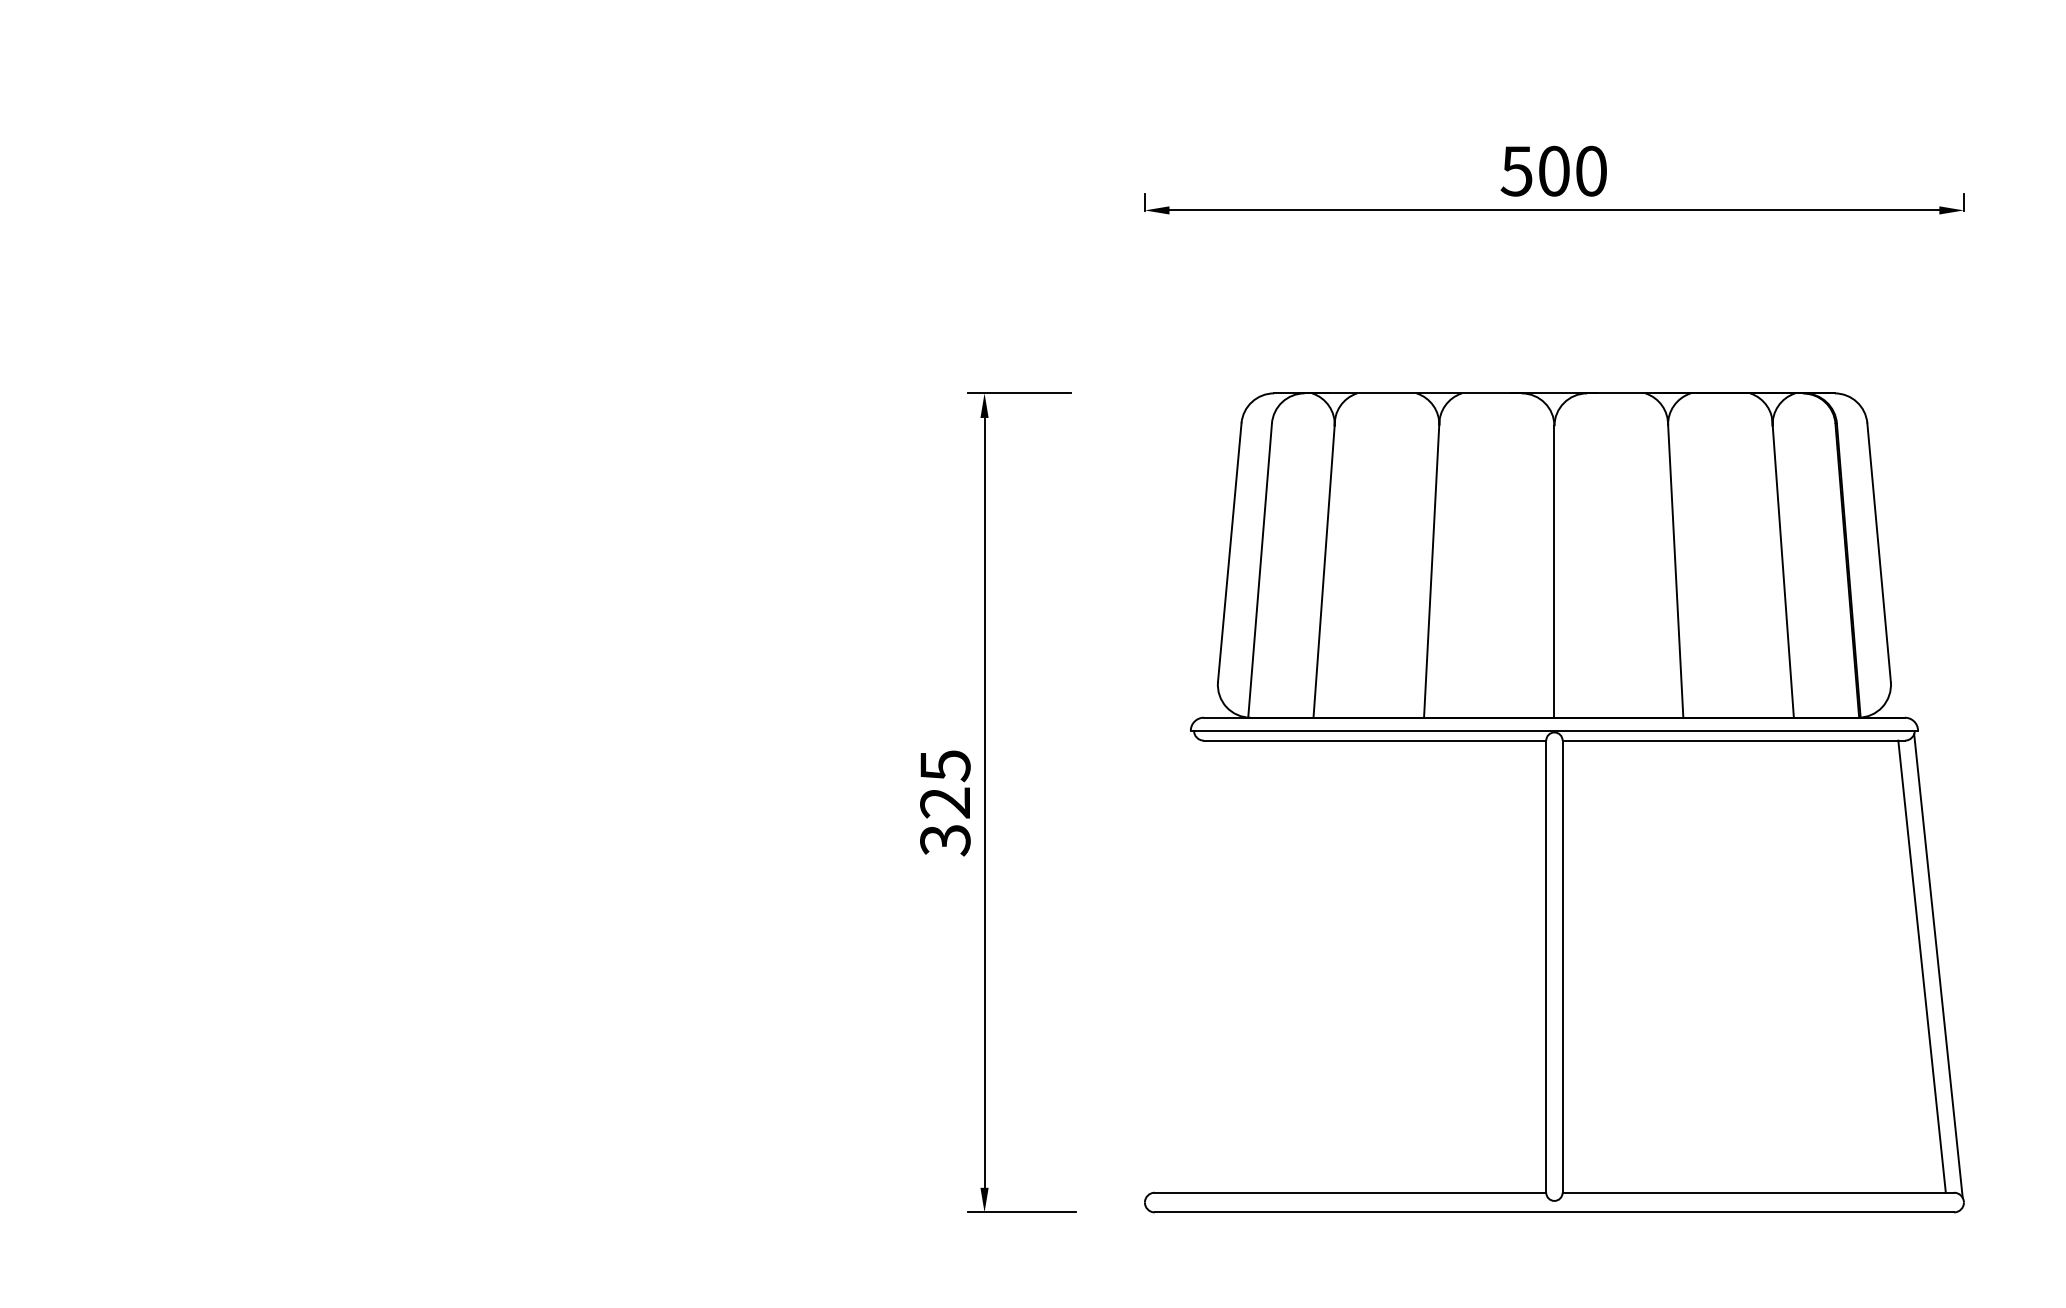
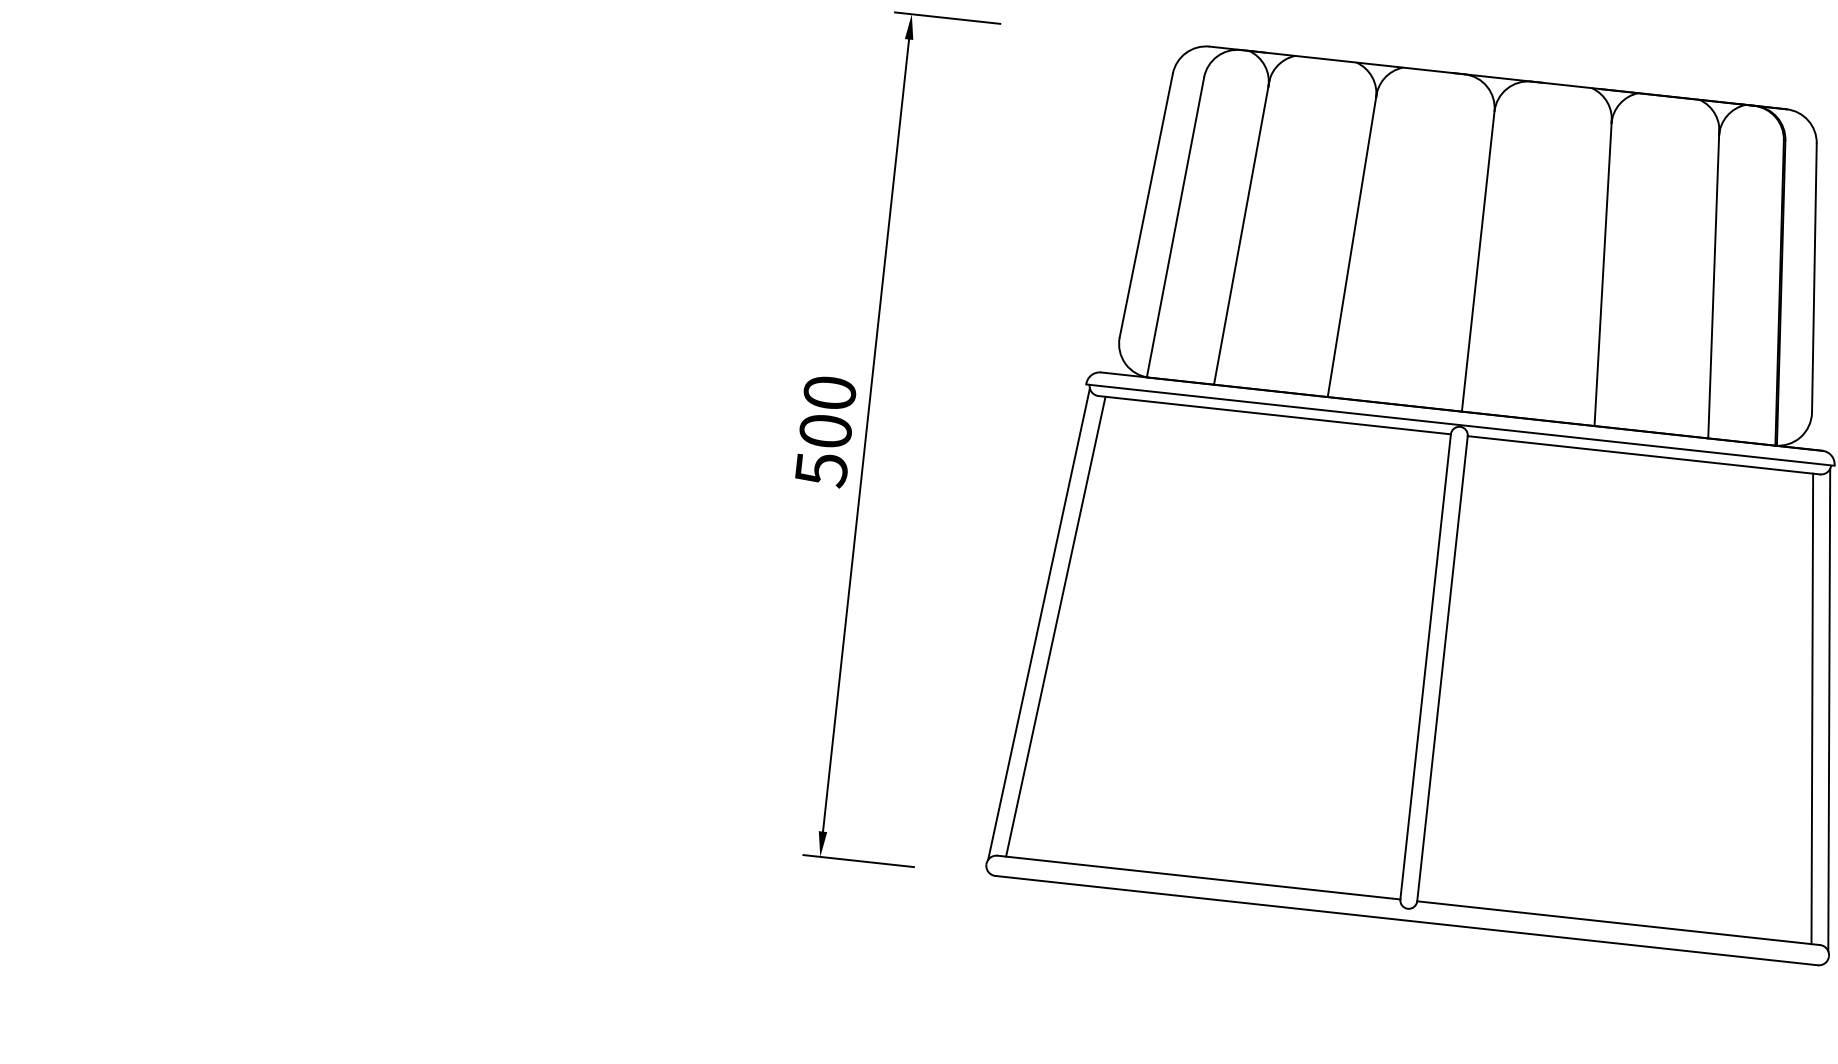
text: (945, 803) -> (825, 431), 325 -> 500
line: (1170, 965) -> (1039, 623), added
line: (1186, 966) -> (1055, 626), added

